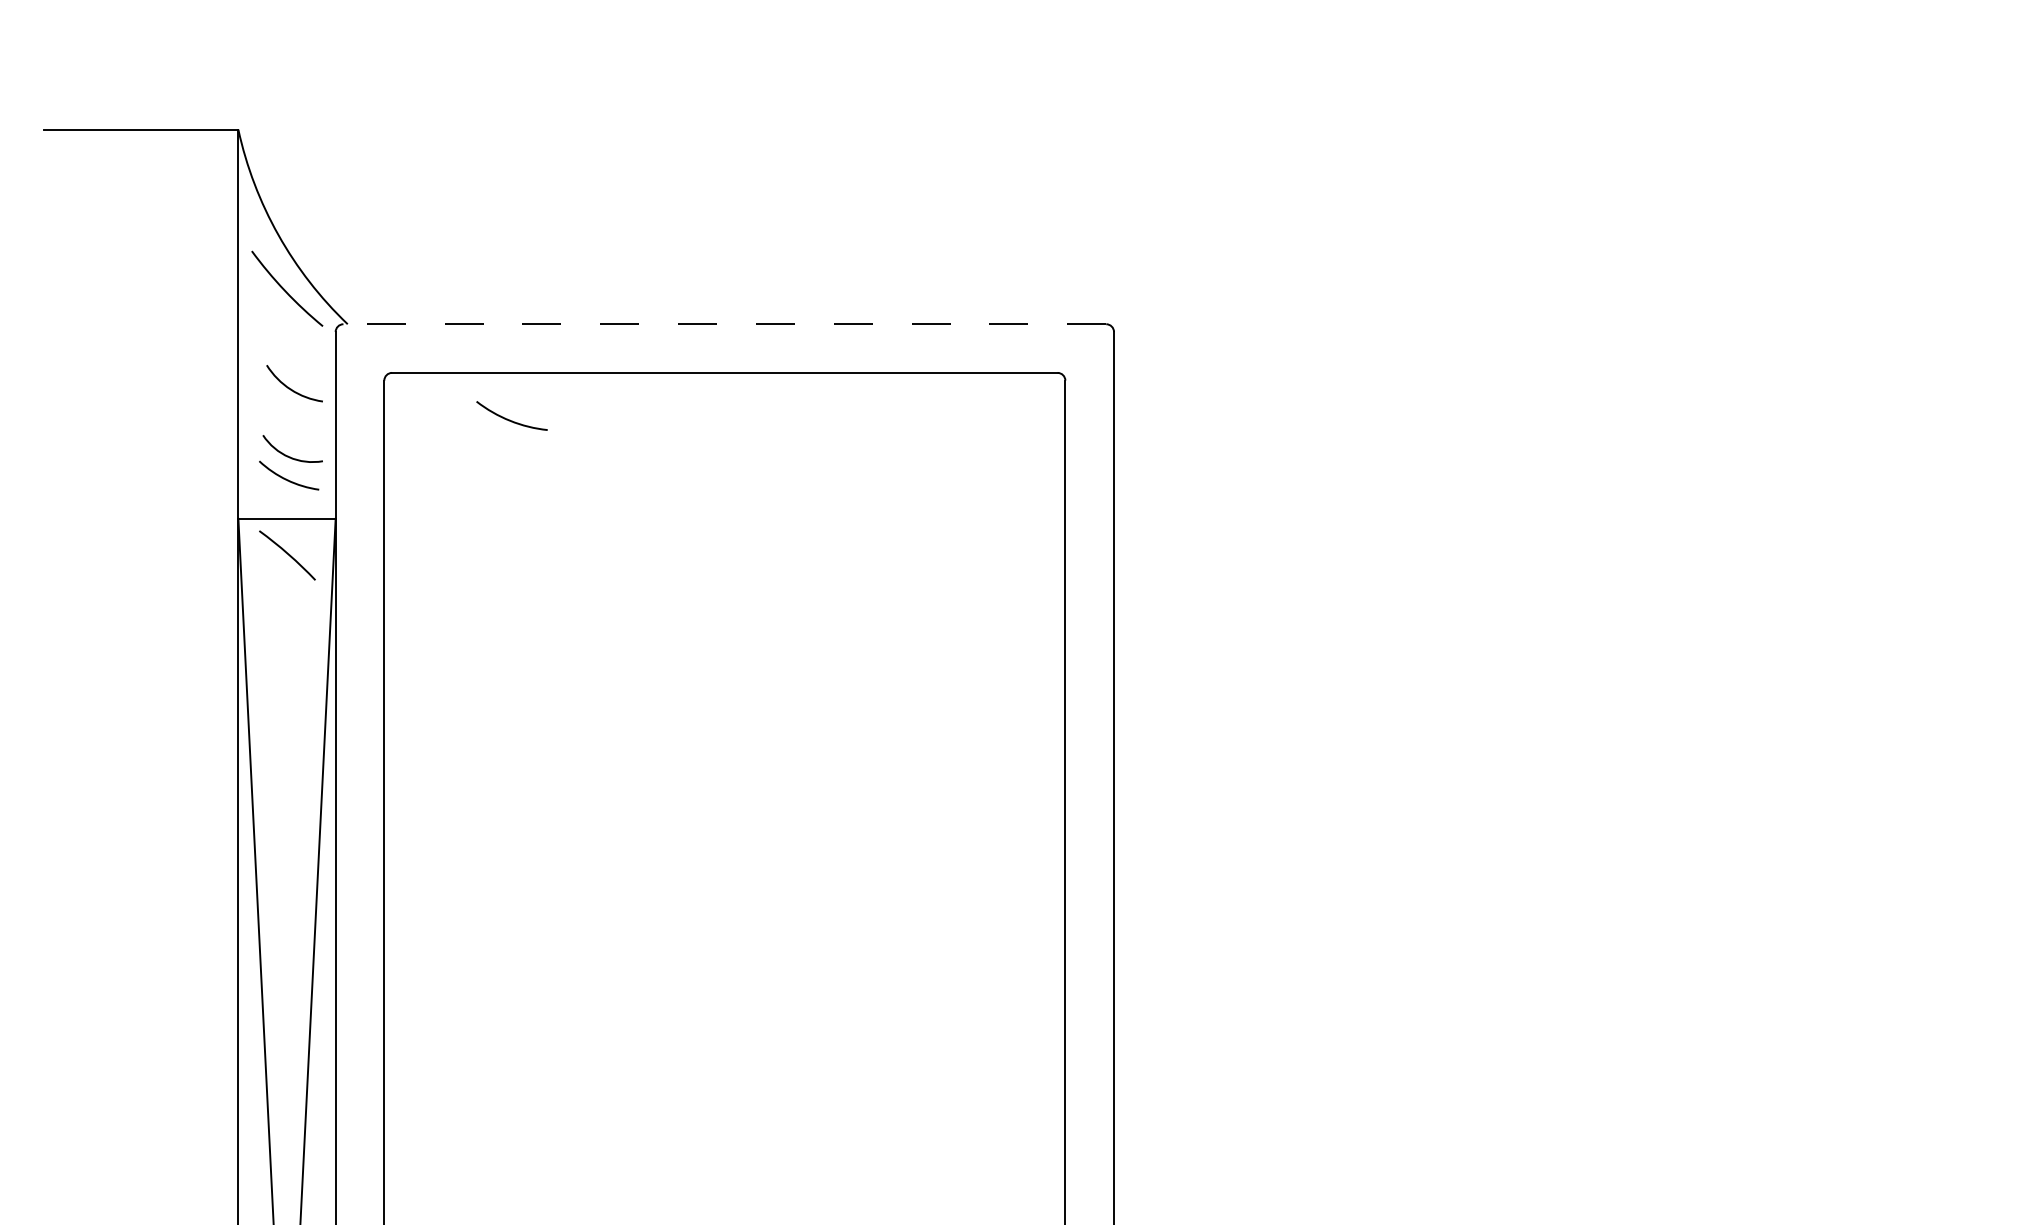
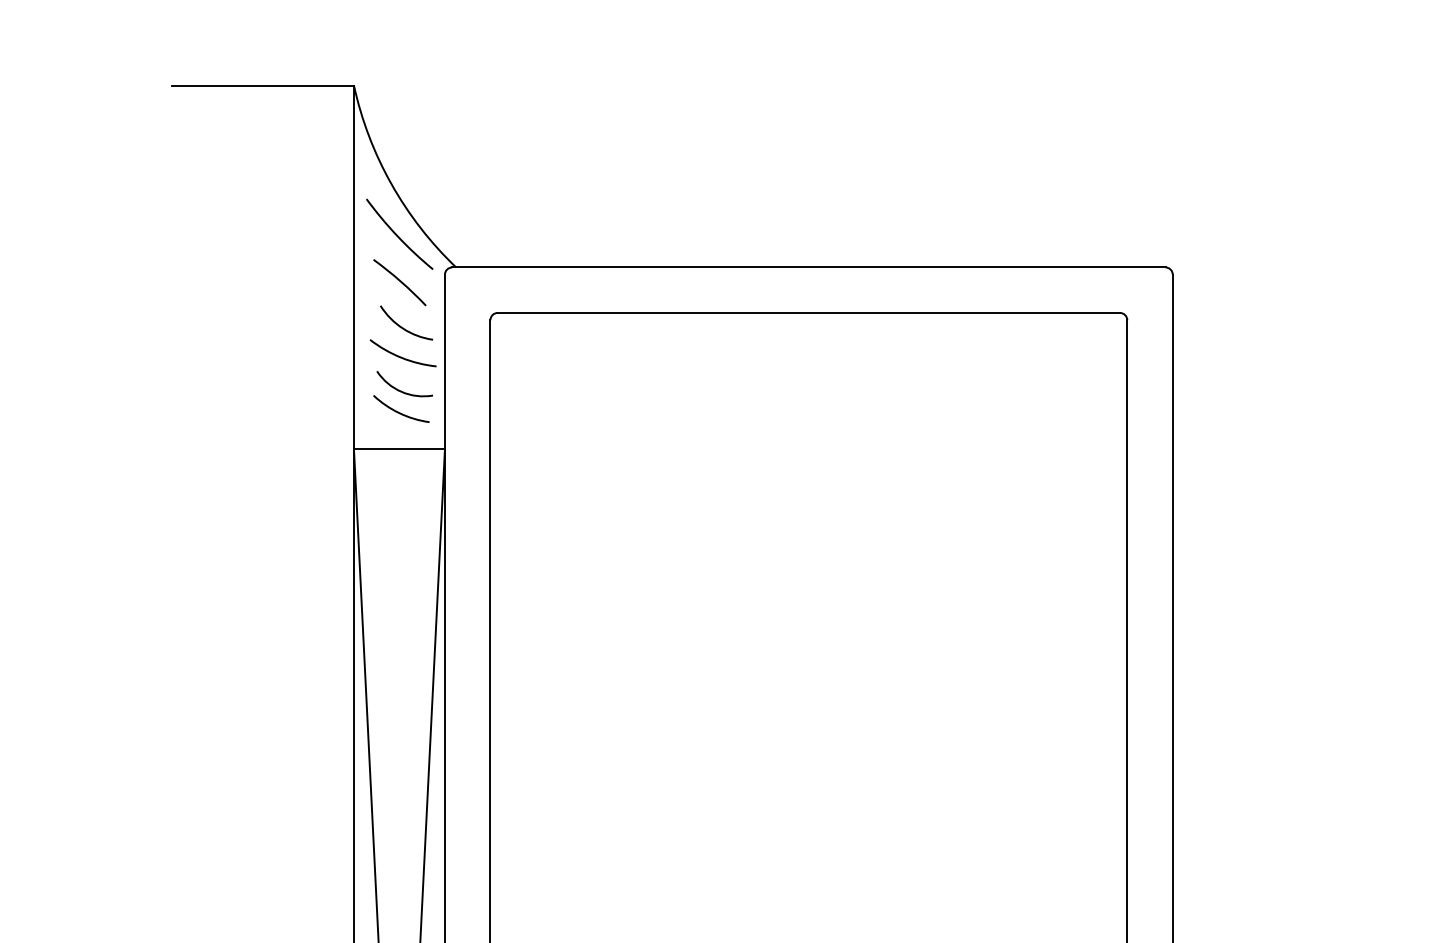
line: (724, 324) -> (808, 267), dashed -> solid
arc: (510, 419) -> (401, 356), moved
arc: (287, 554) -> (399, 281), moved

